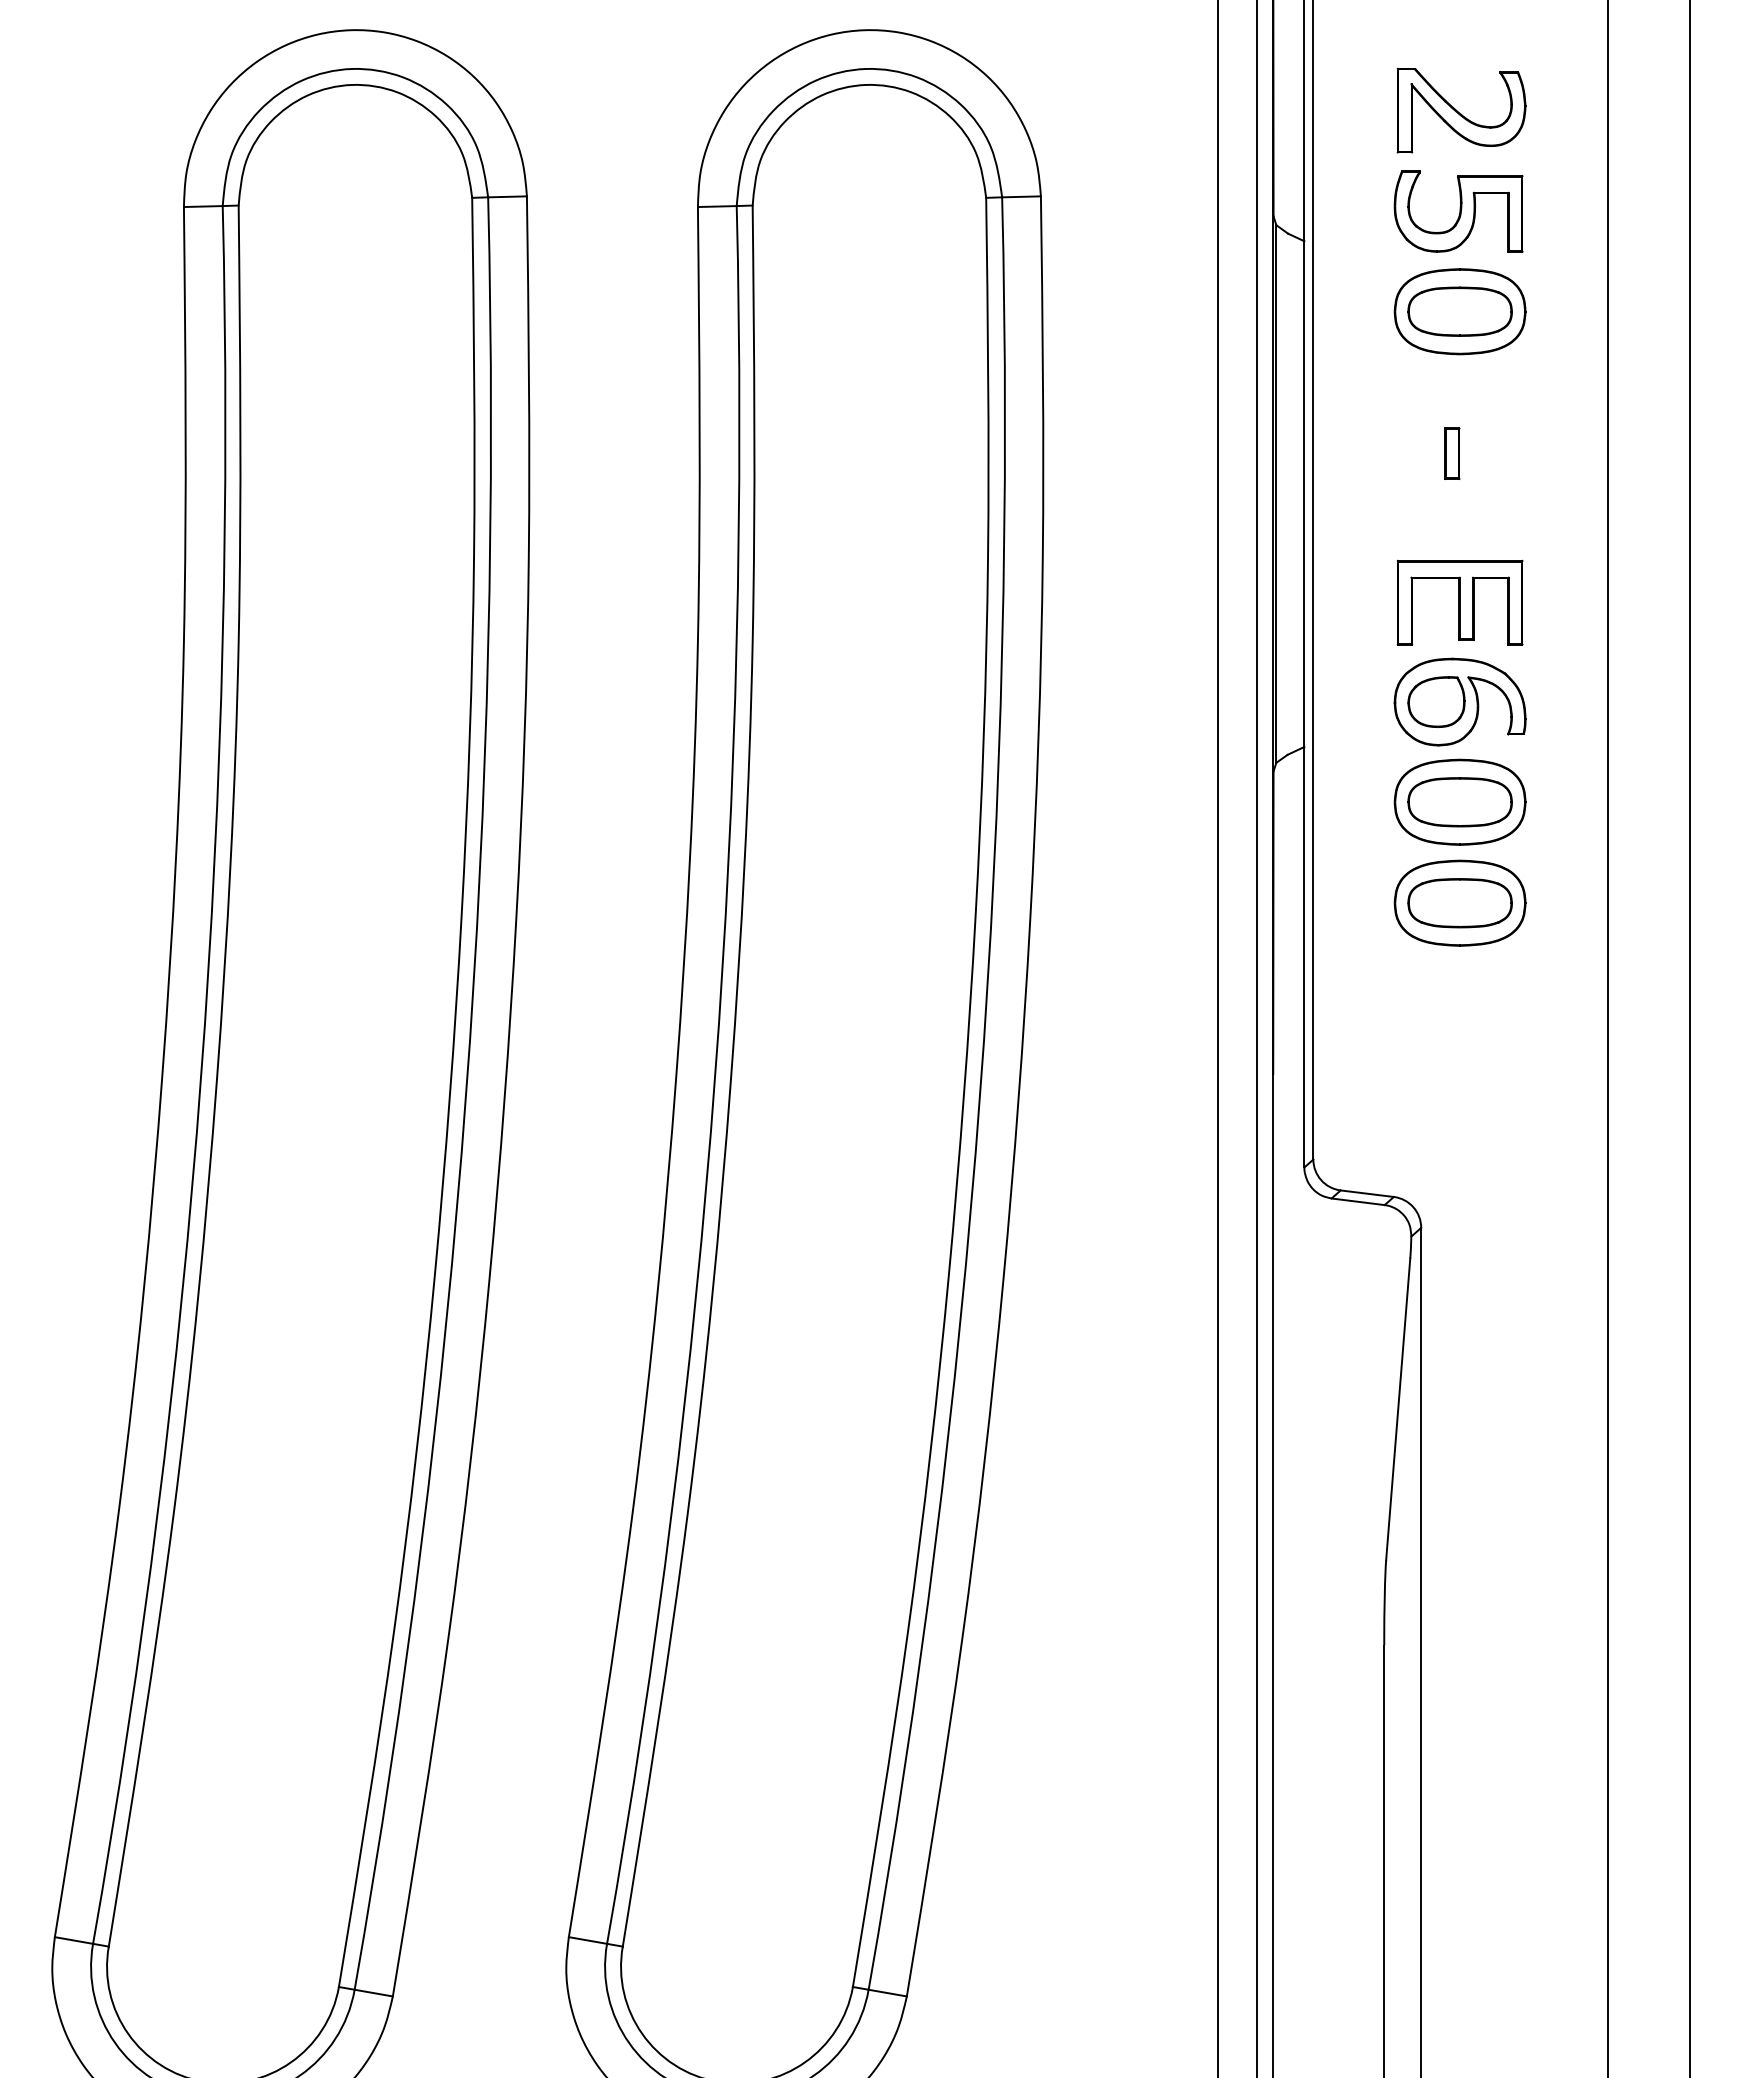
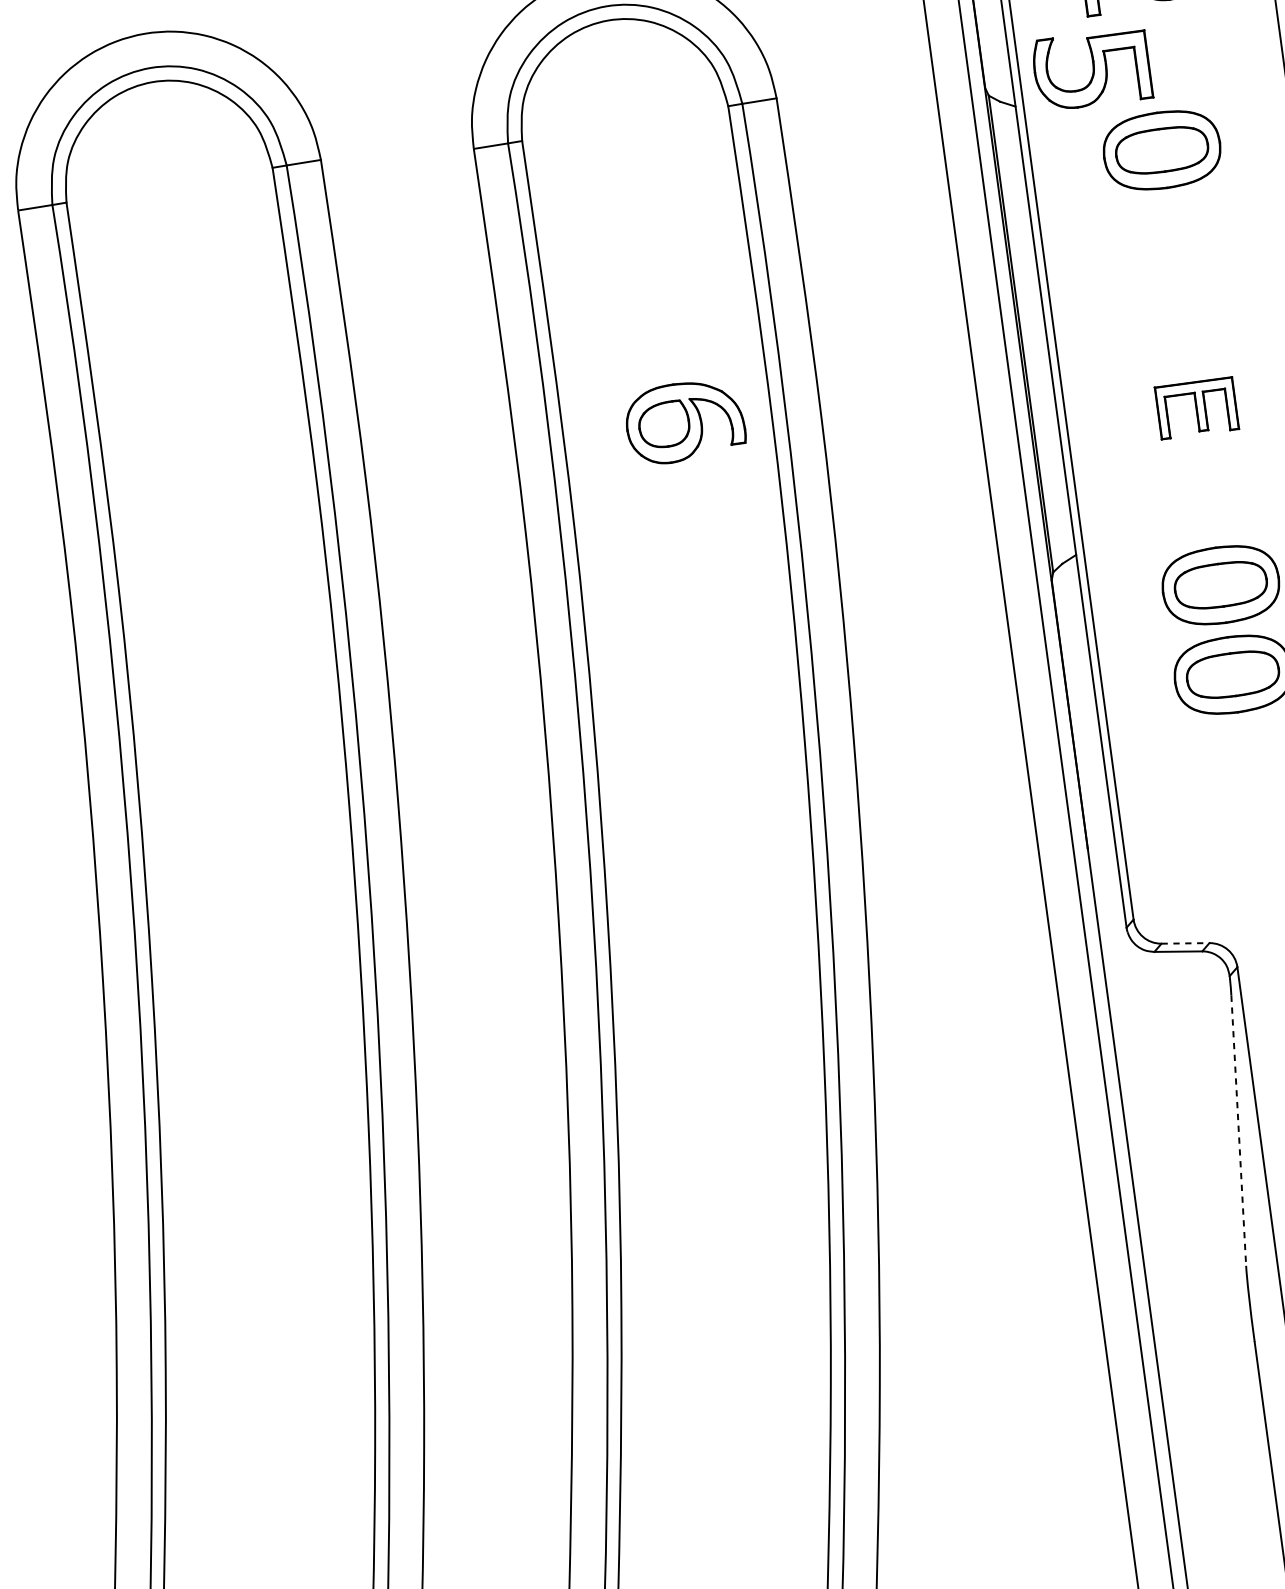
part: (1458, 211) -> (1091, 69), moved
part: (1452, 453) -> (1172, 276), removed
part: (1459, 602) -> (1196, 408), size x0.7
part: (1459, 701) -> (684, 421), moved
line: (1367, 1193) -> (1185, 943), solid -> dashed
line: (1398, 1409) -> (1239, 1130), solid -> dashed

